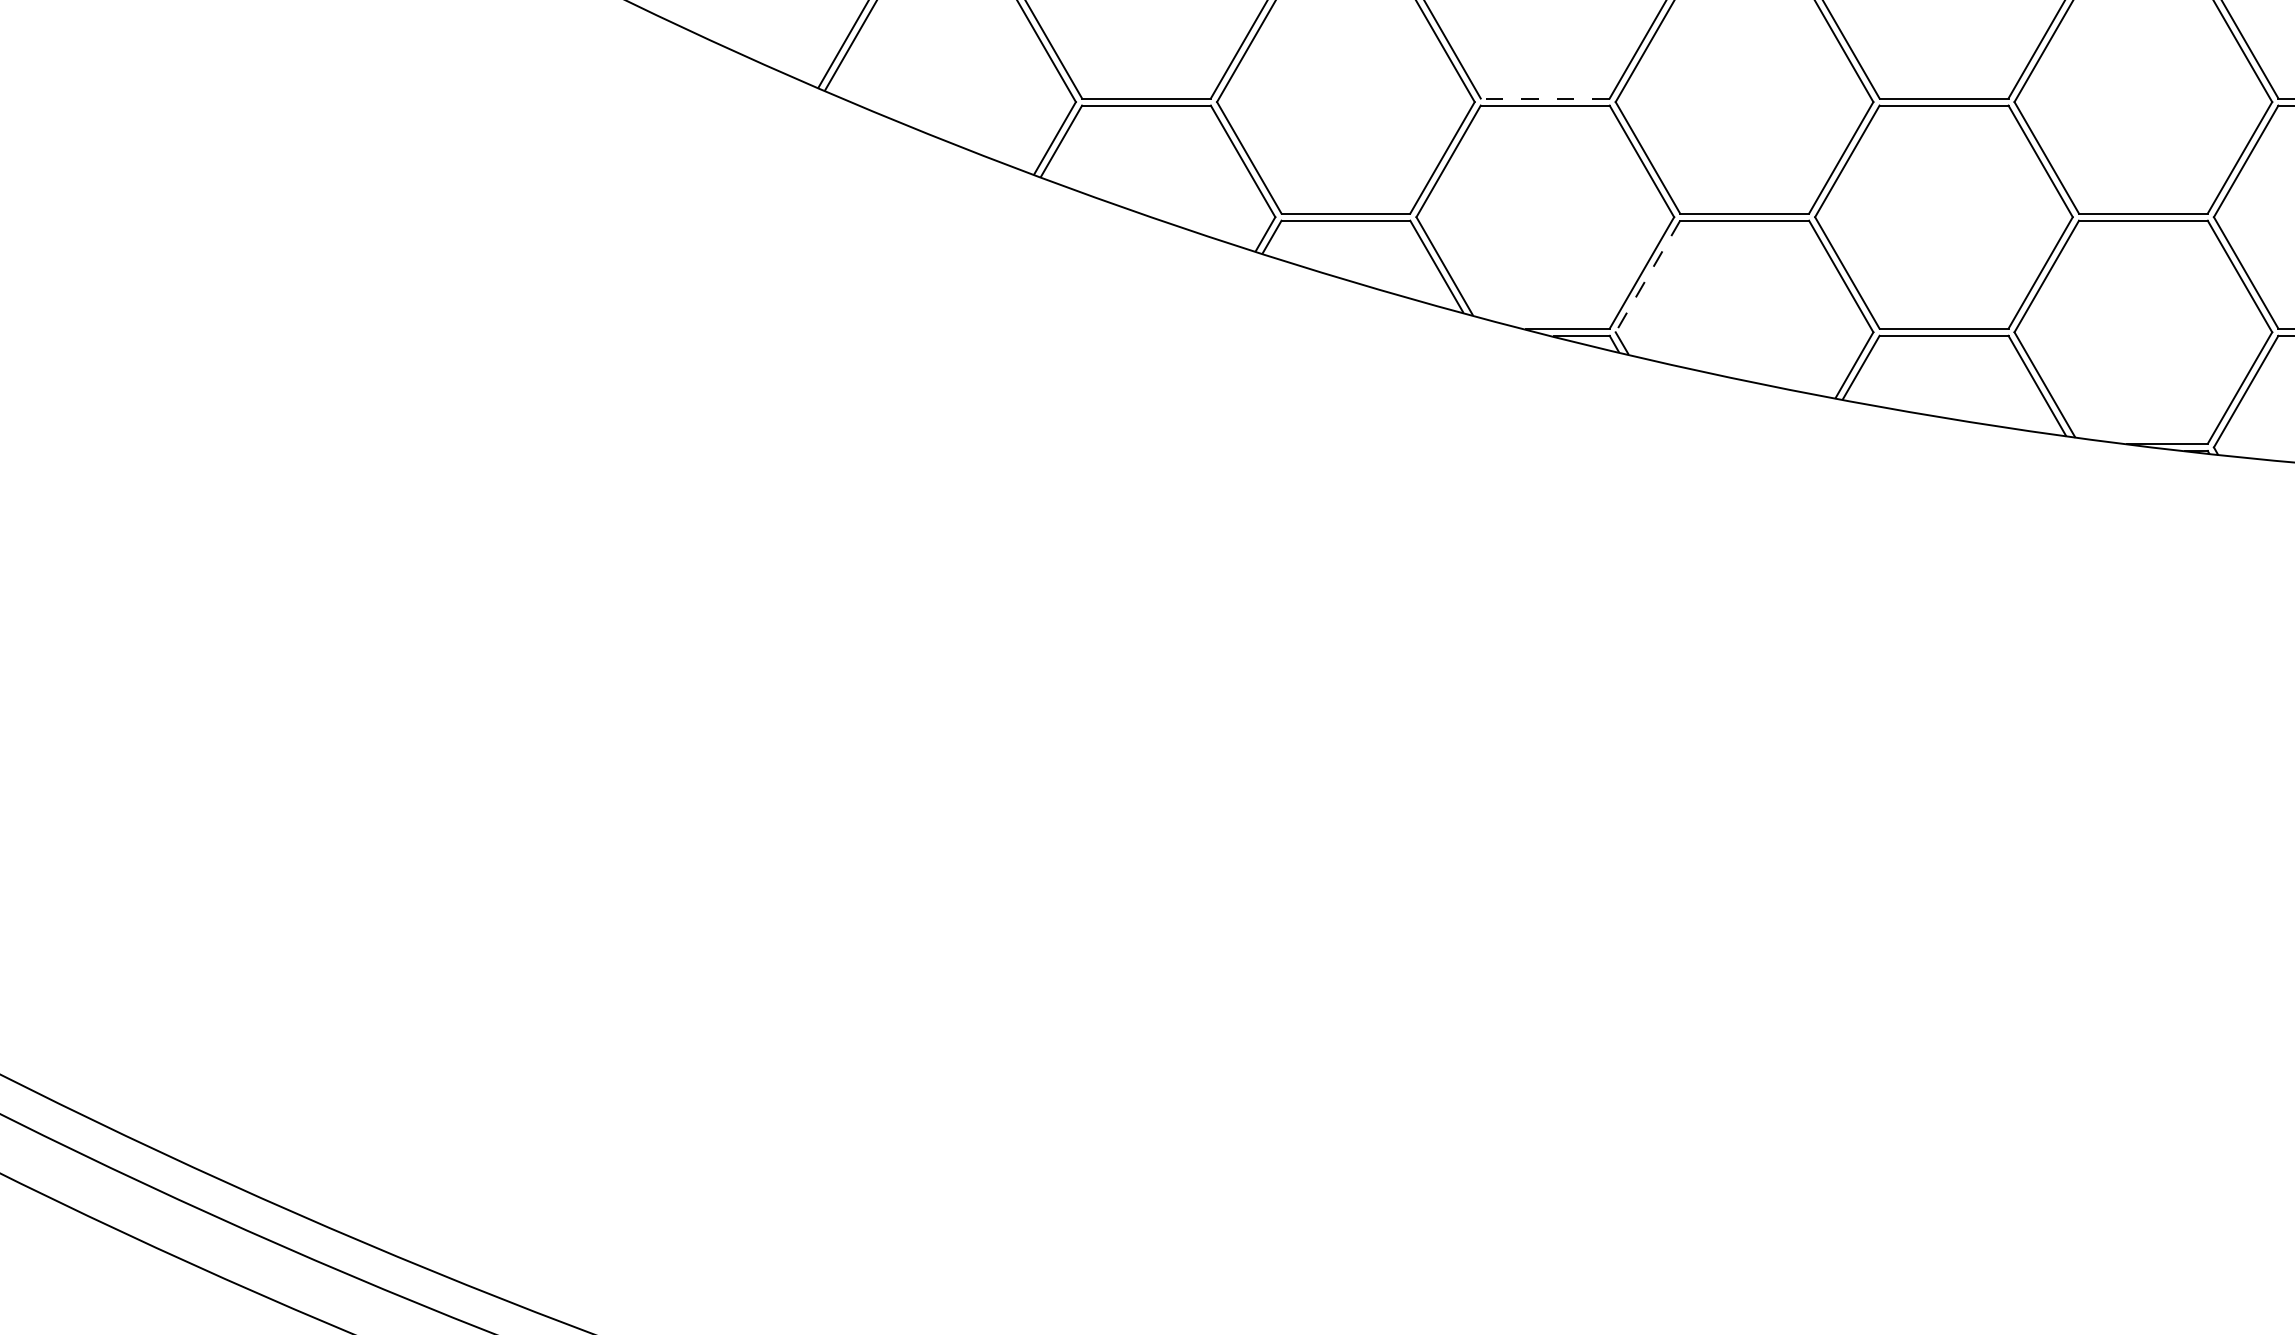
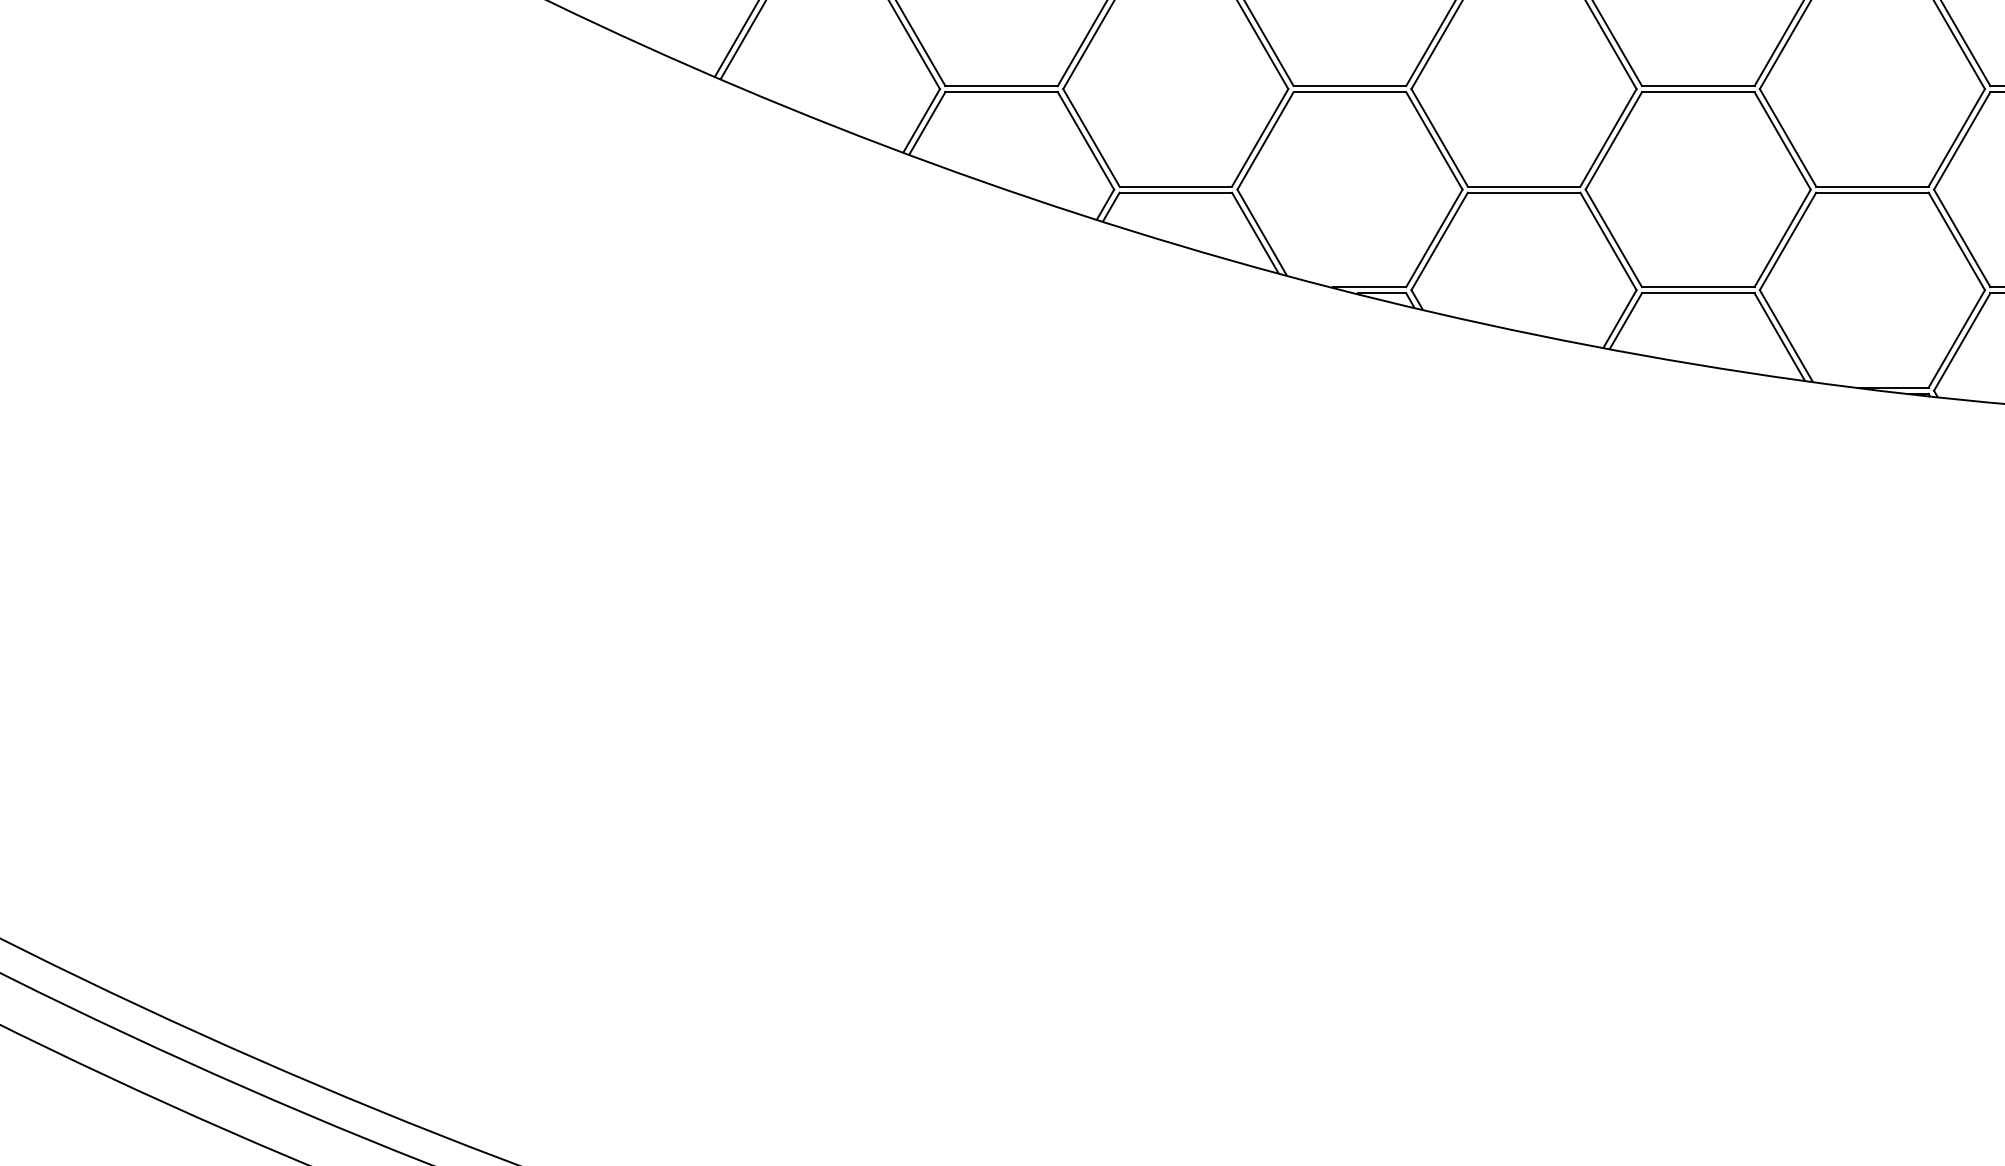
line: (1544, 99) -> (1349, 86), dashed -> solid
line: (1647, 276) -> (1439, 241), dashed -> solid

